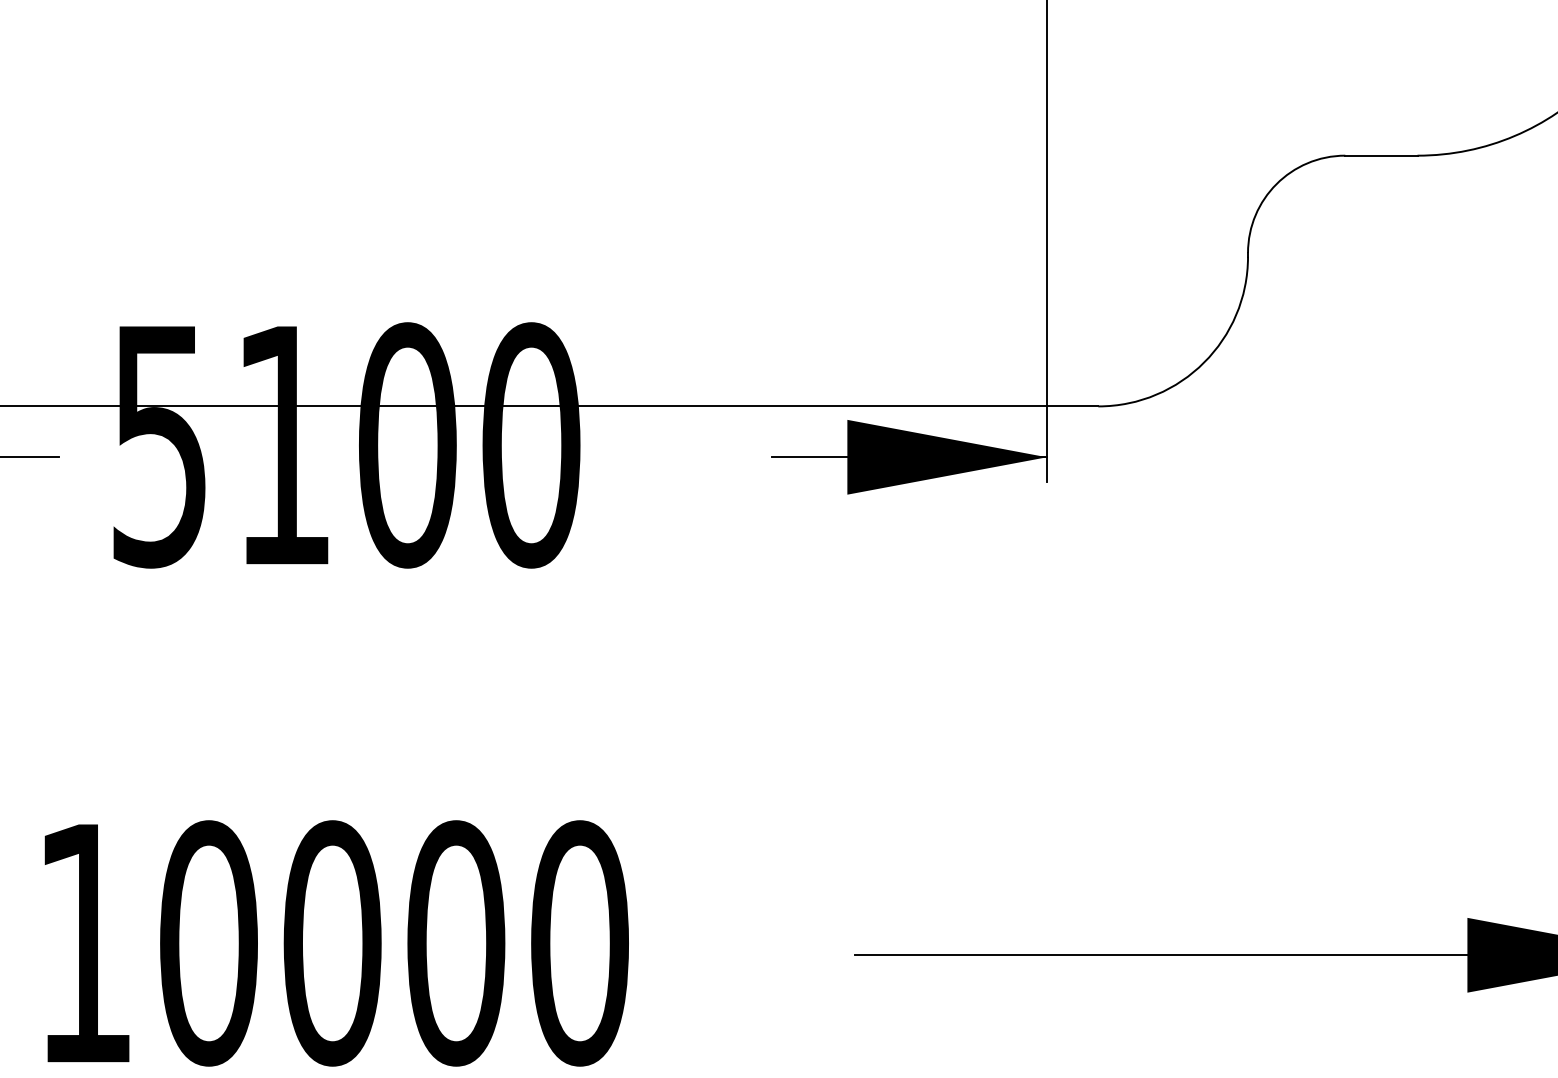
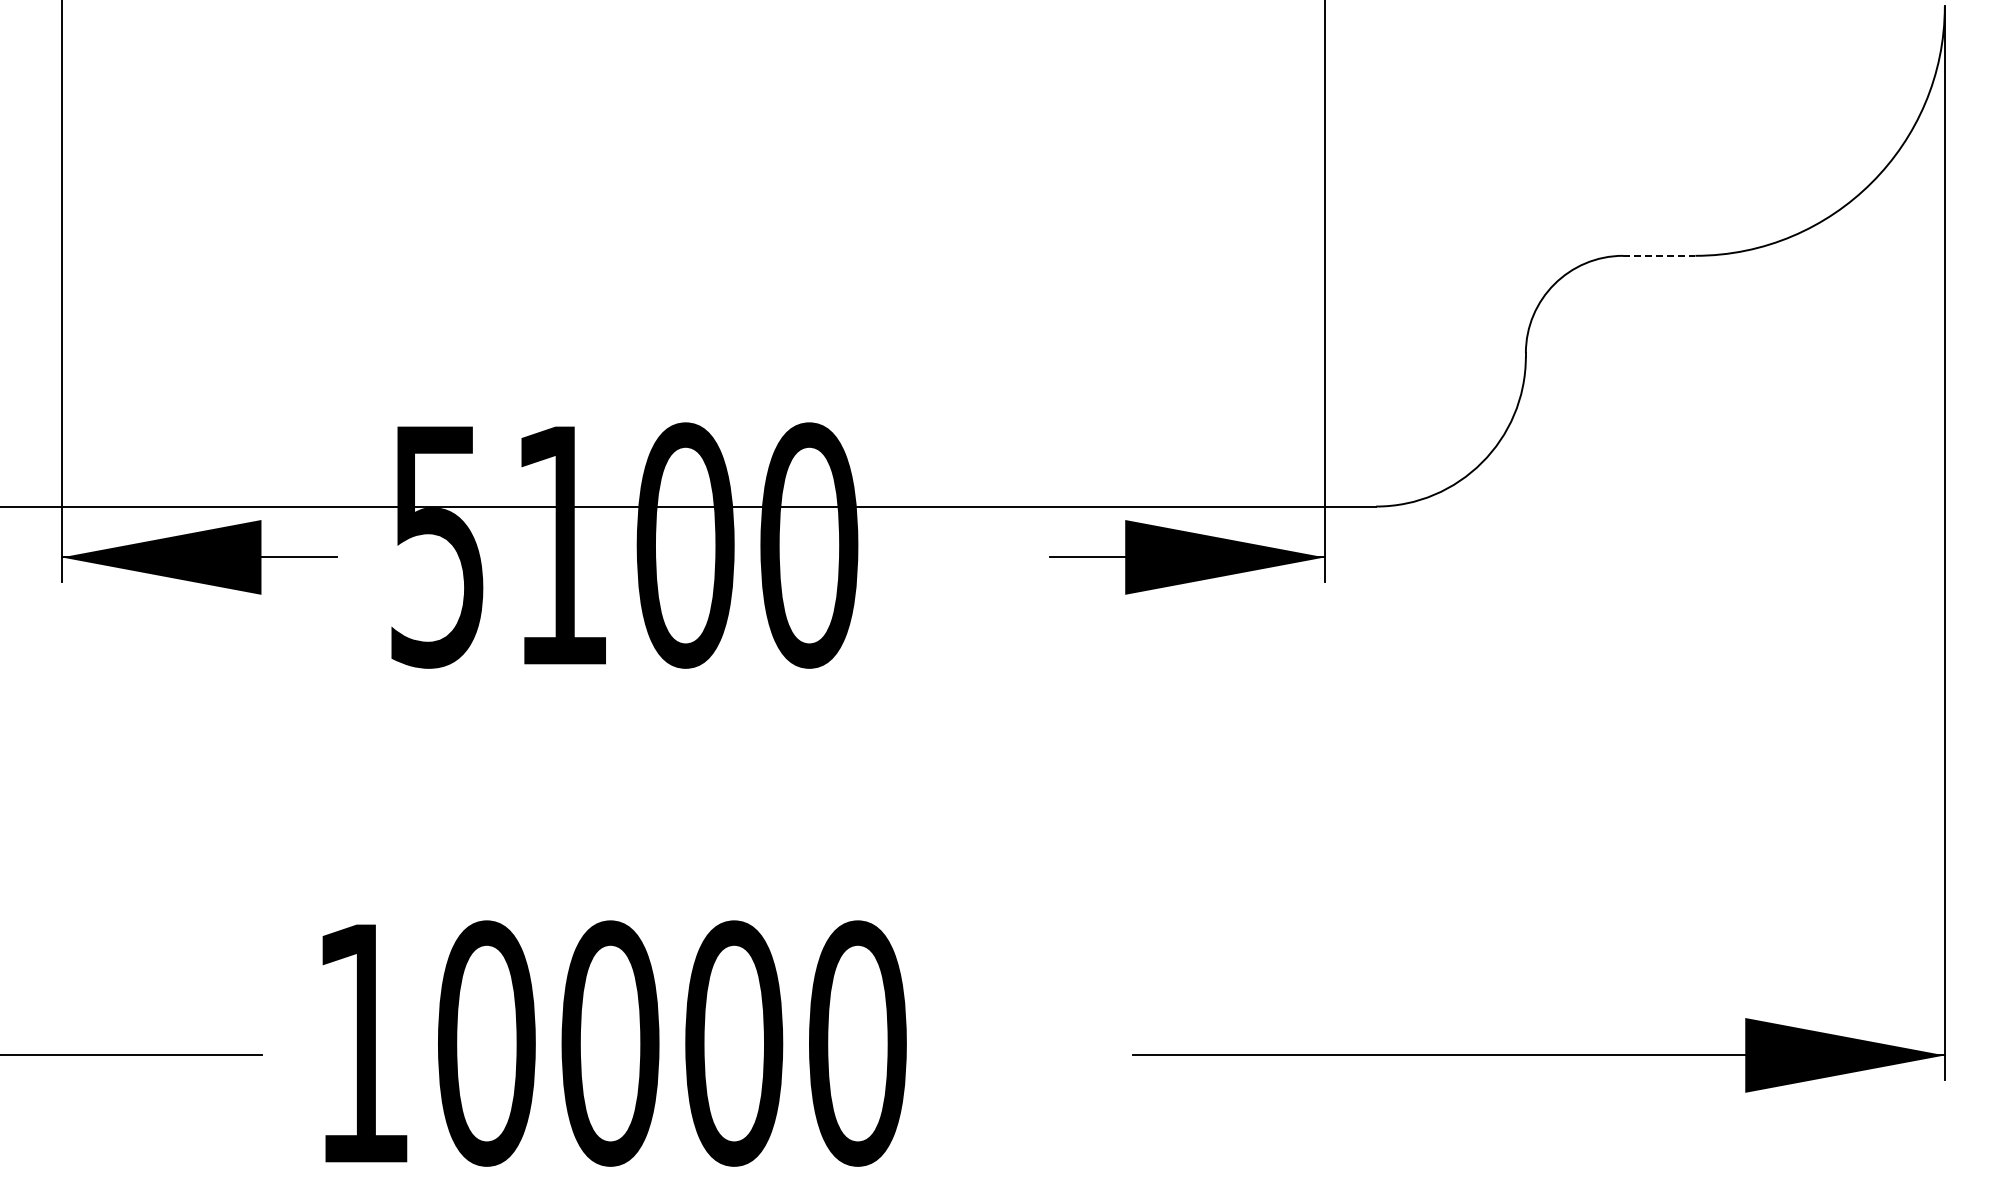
line: (1381, 155) -> (1659, 255), solid -> dashed

